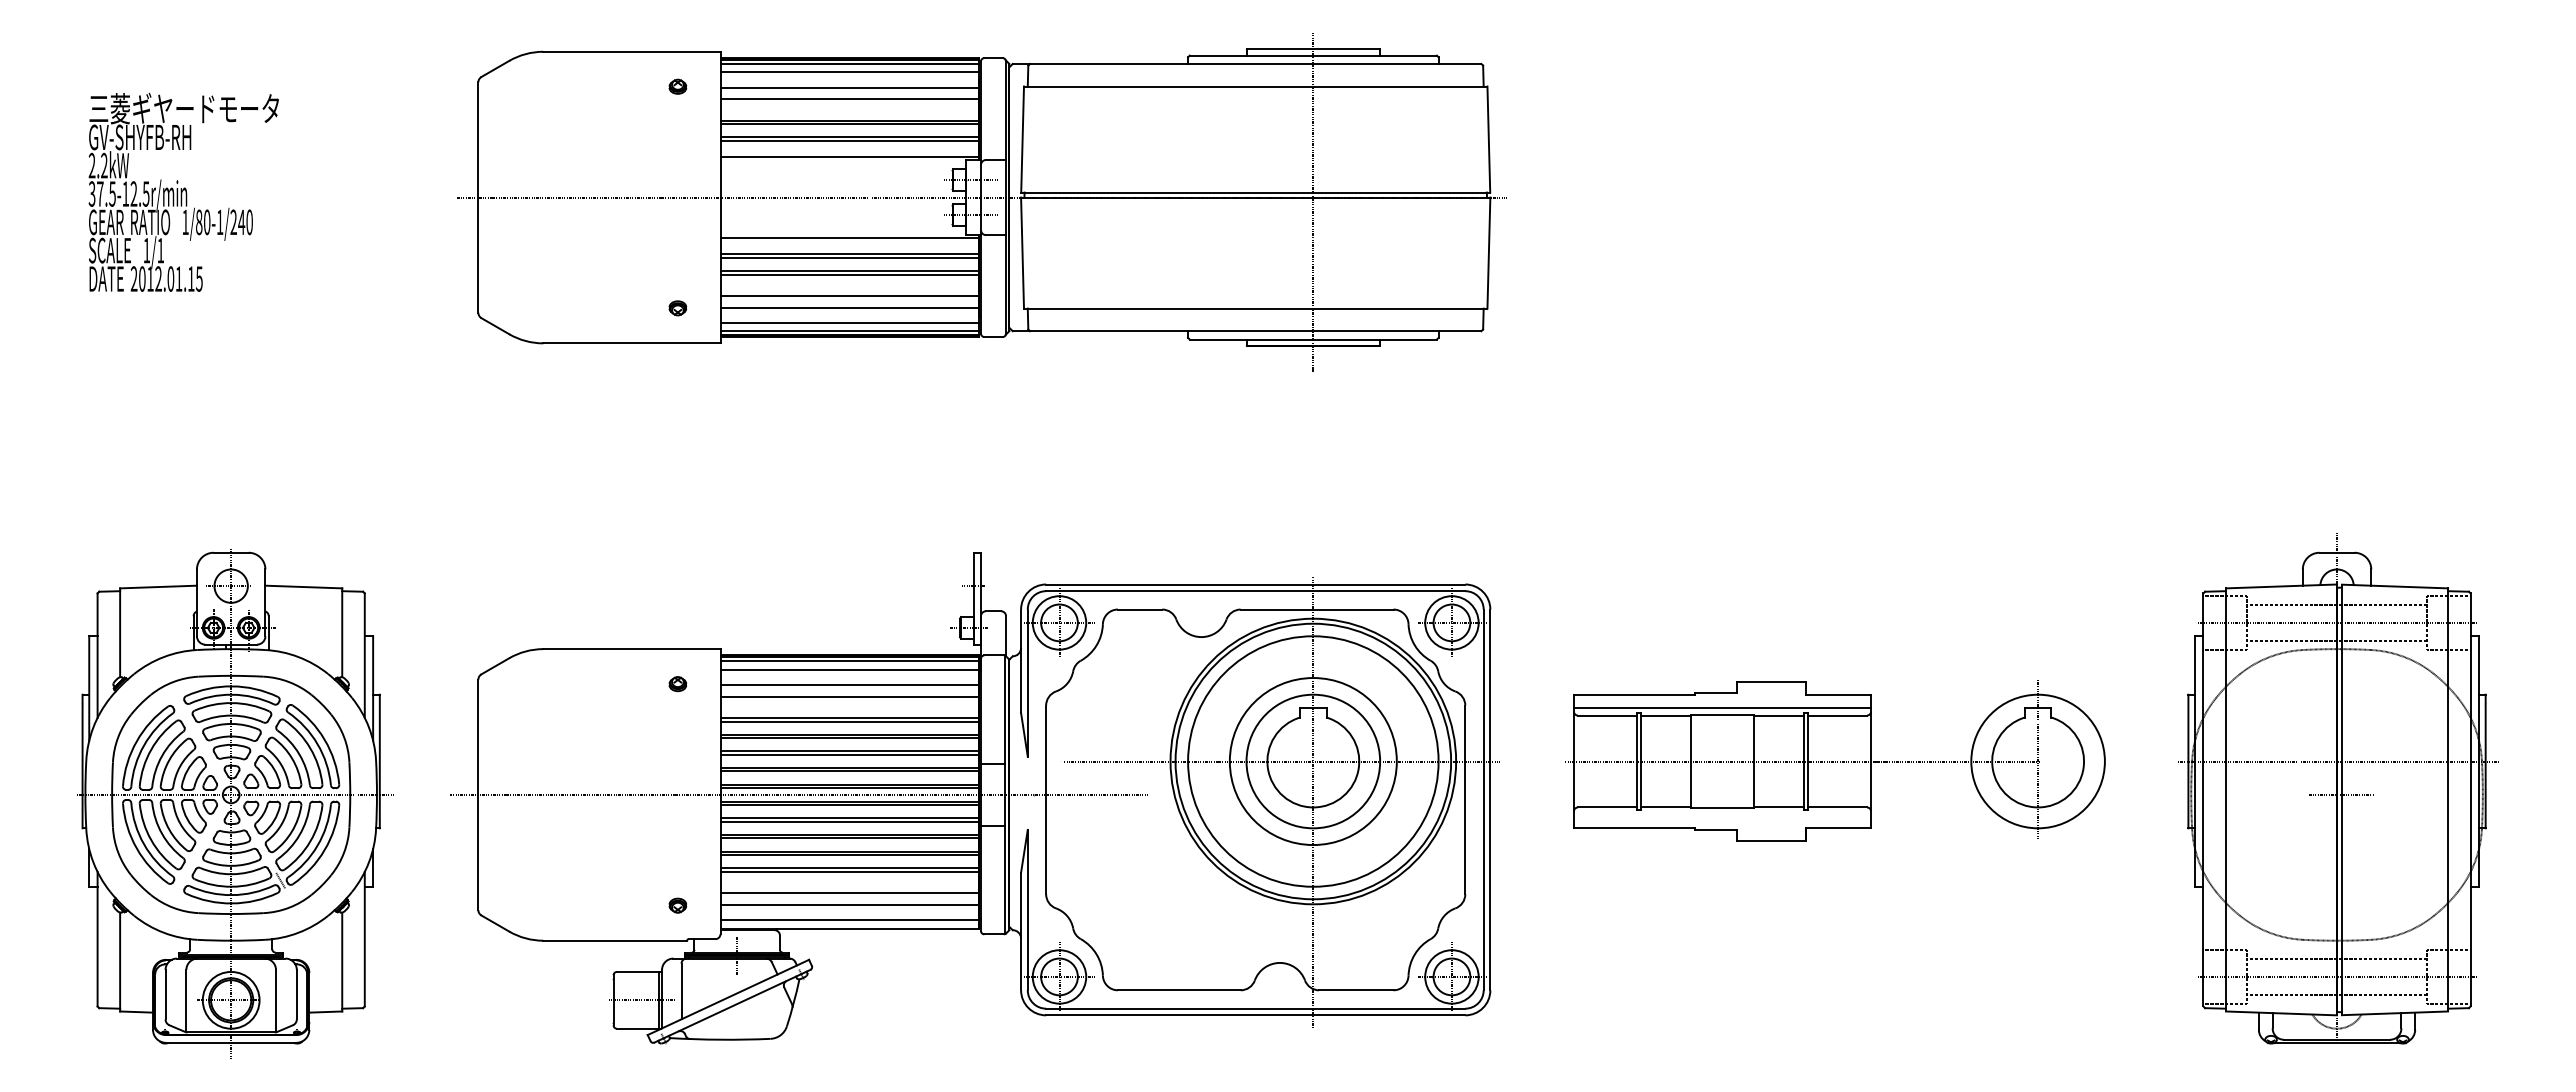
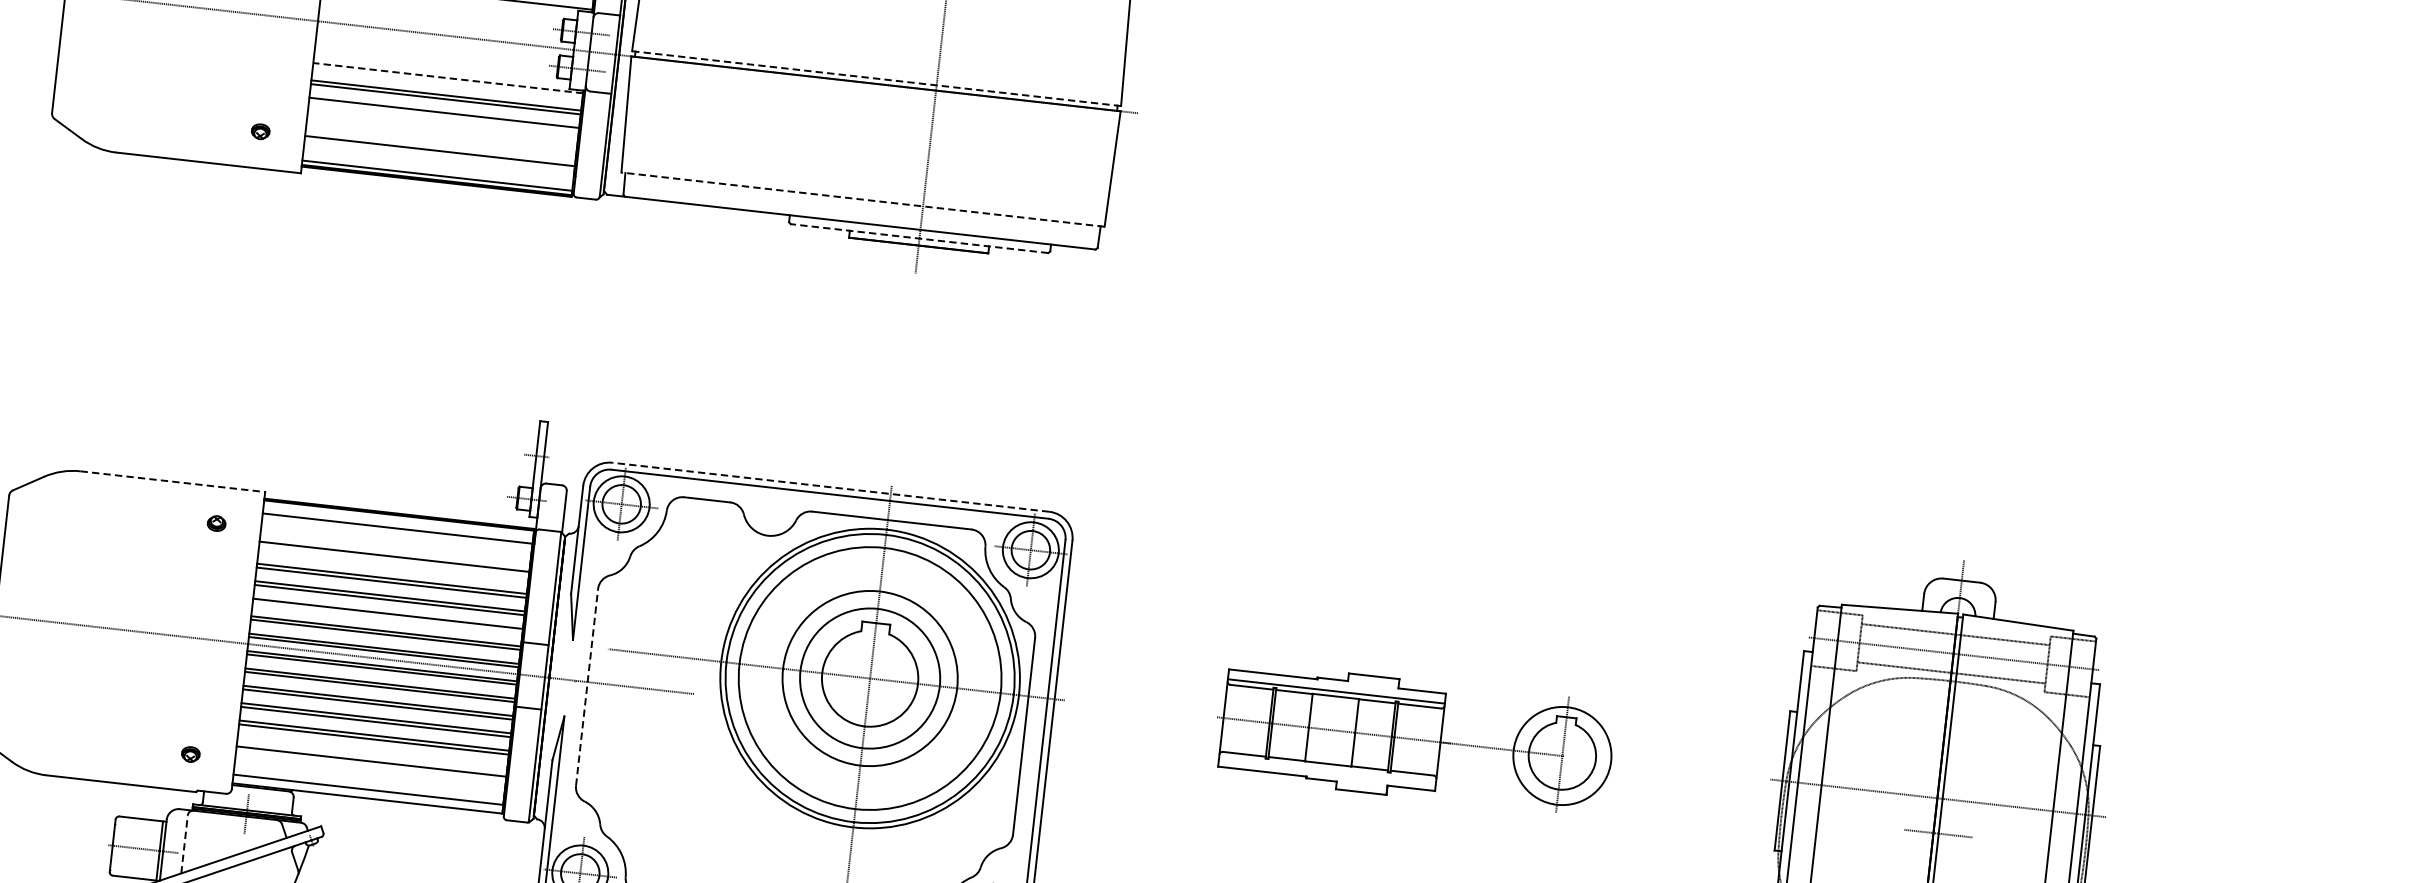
line: (1255, 192) -> (876, 78), solid -> dashed
line: (849, 237) -> (447, 77), solid -> dashed
line: (849, 274) -> (443, 116), removed
line: (849, 295) -> (441, 138), removed
line: (1255, 308) -> (862, 199), solid -> dashed
line: (849, 322) -> (437, 166), removed
line: (1313, 339) -> (919, 238), solid -> dashed
line: (1255, 584) -> (830, 487), solid -> dashed
line: (631, 649) -> (172, 482), solid -> dashed
line: (849, 661) -> (398, 520), removed
line: (849, 684) -> (395, 544), removed
line: (849, 754) -> (387, 616), removed
part: (1835, 760) -> (1414, 738), size x0.7
line: (1046, 799) -> (587, 686), solid -> dashed
line: (849, 904) -> (369, 773), removed
line: (681, 991) -> (184, 844), solid -> dashed

